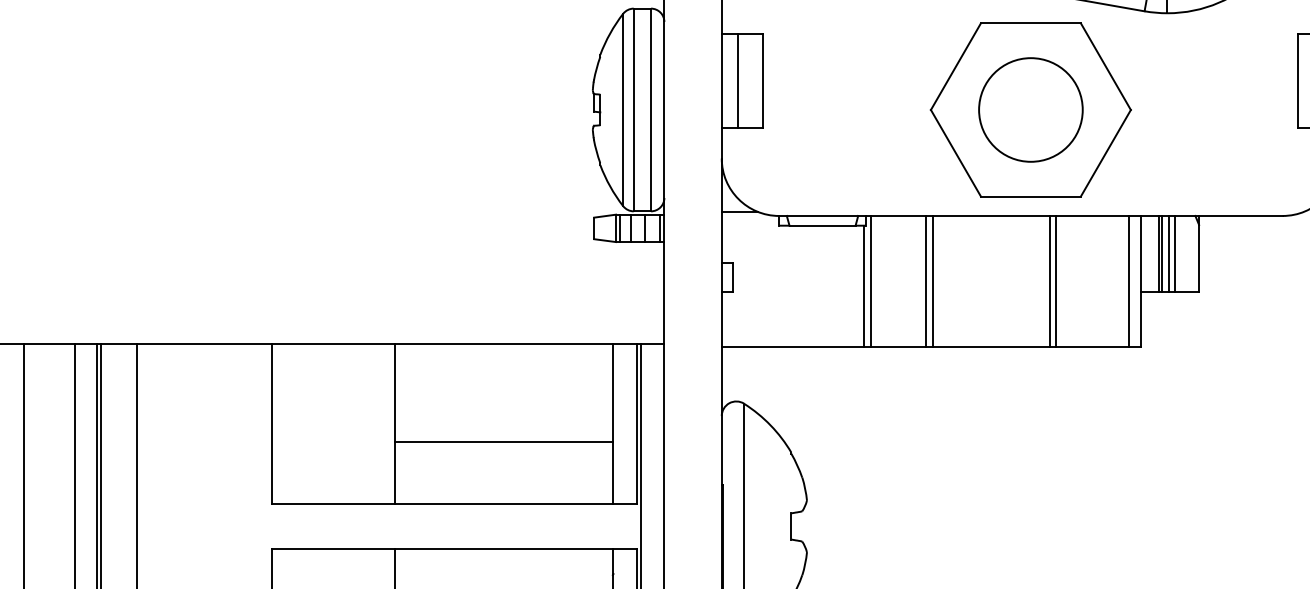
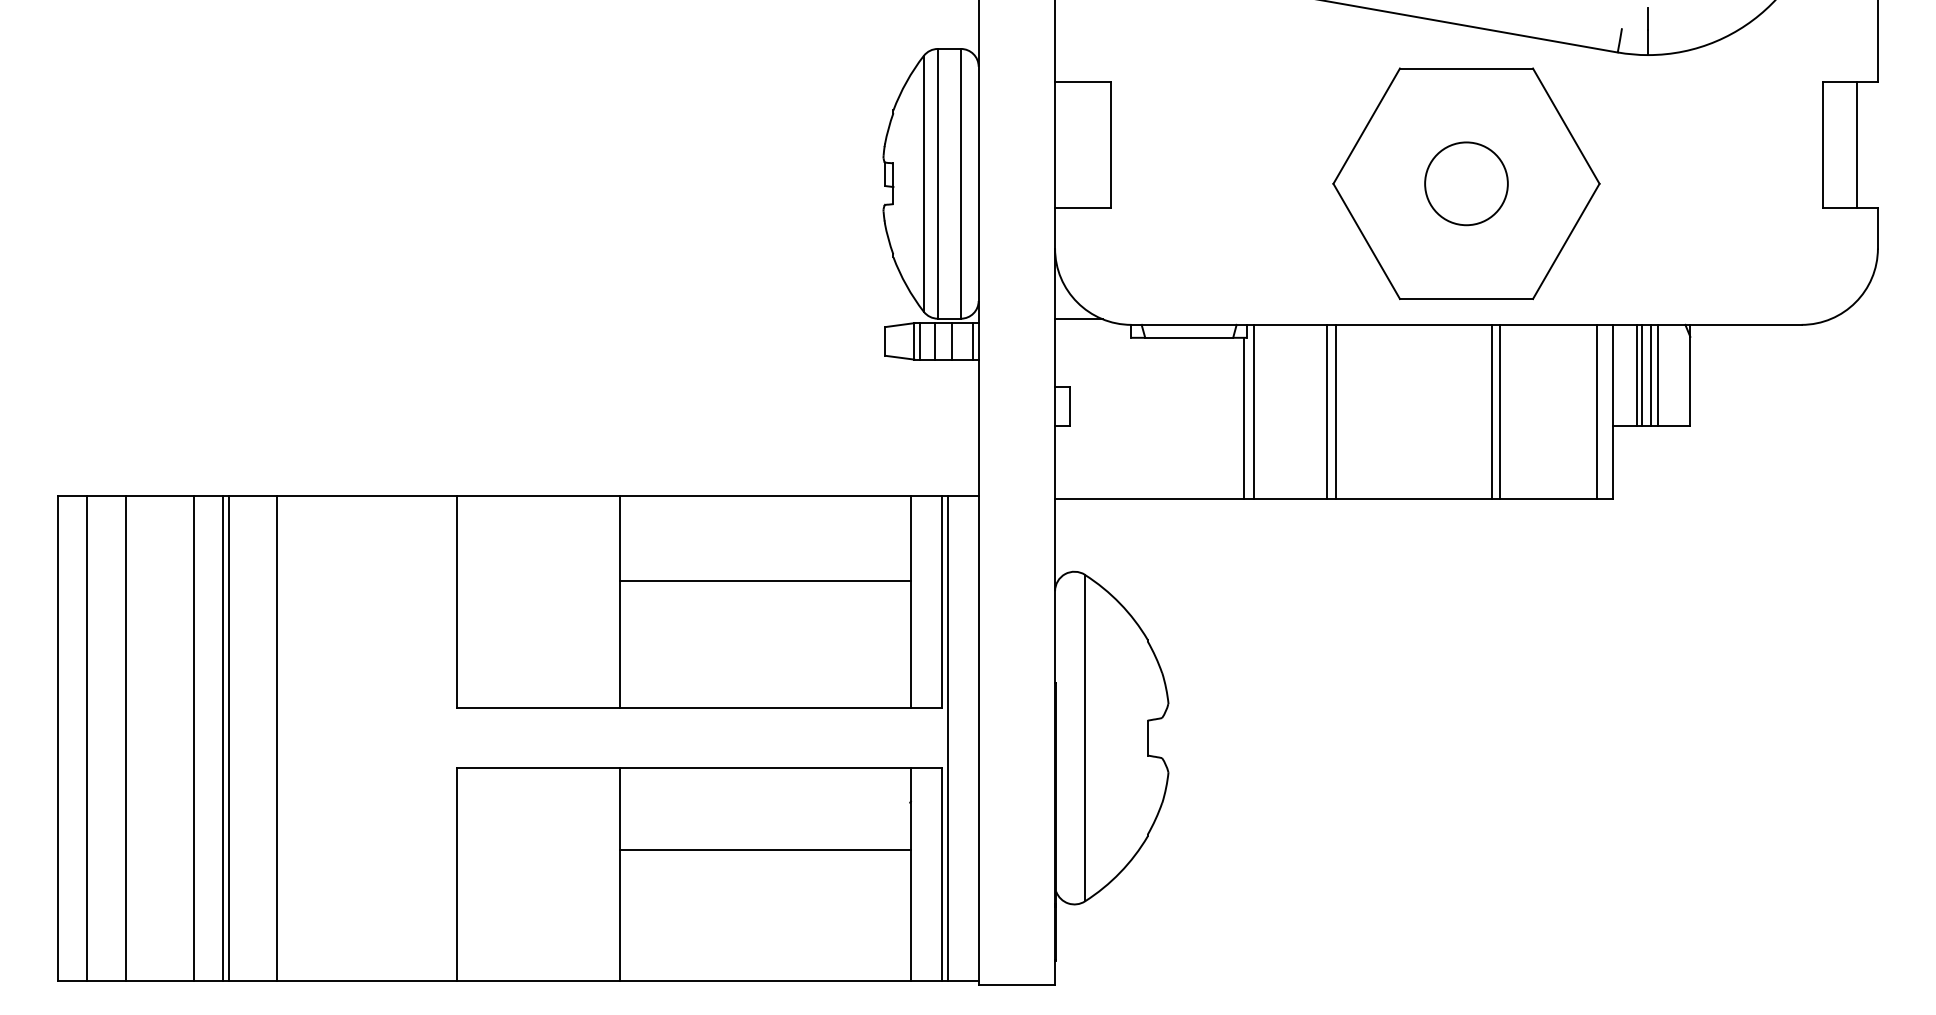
line: (737, 80) -> (1076, 144), removed
circle: (1030, 109) -> (1466, 183), size x0.6
line: (504, 441) -> (765, 580), moved

